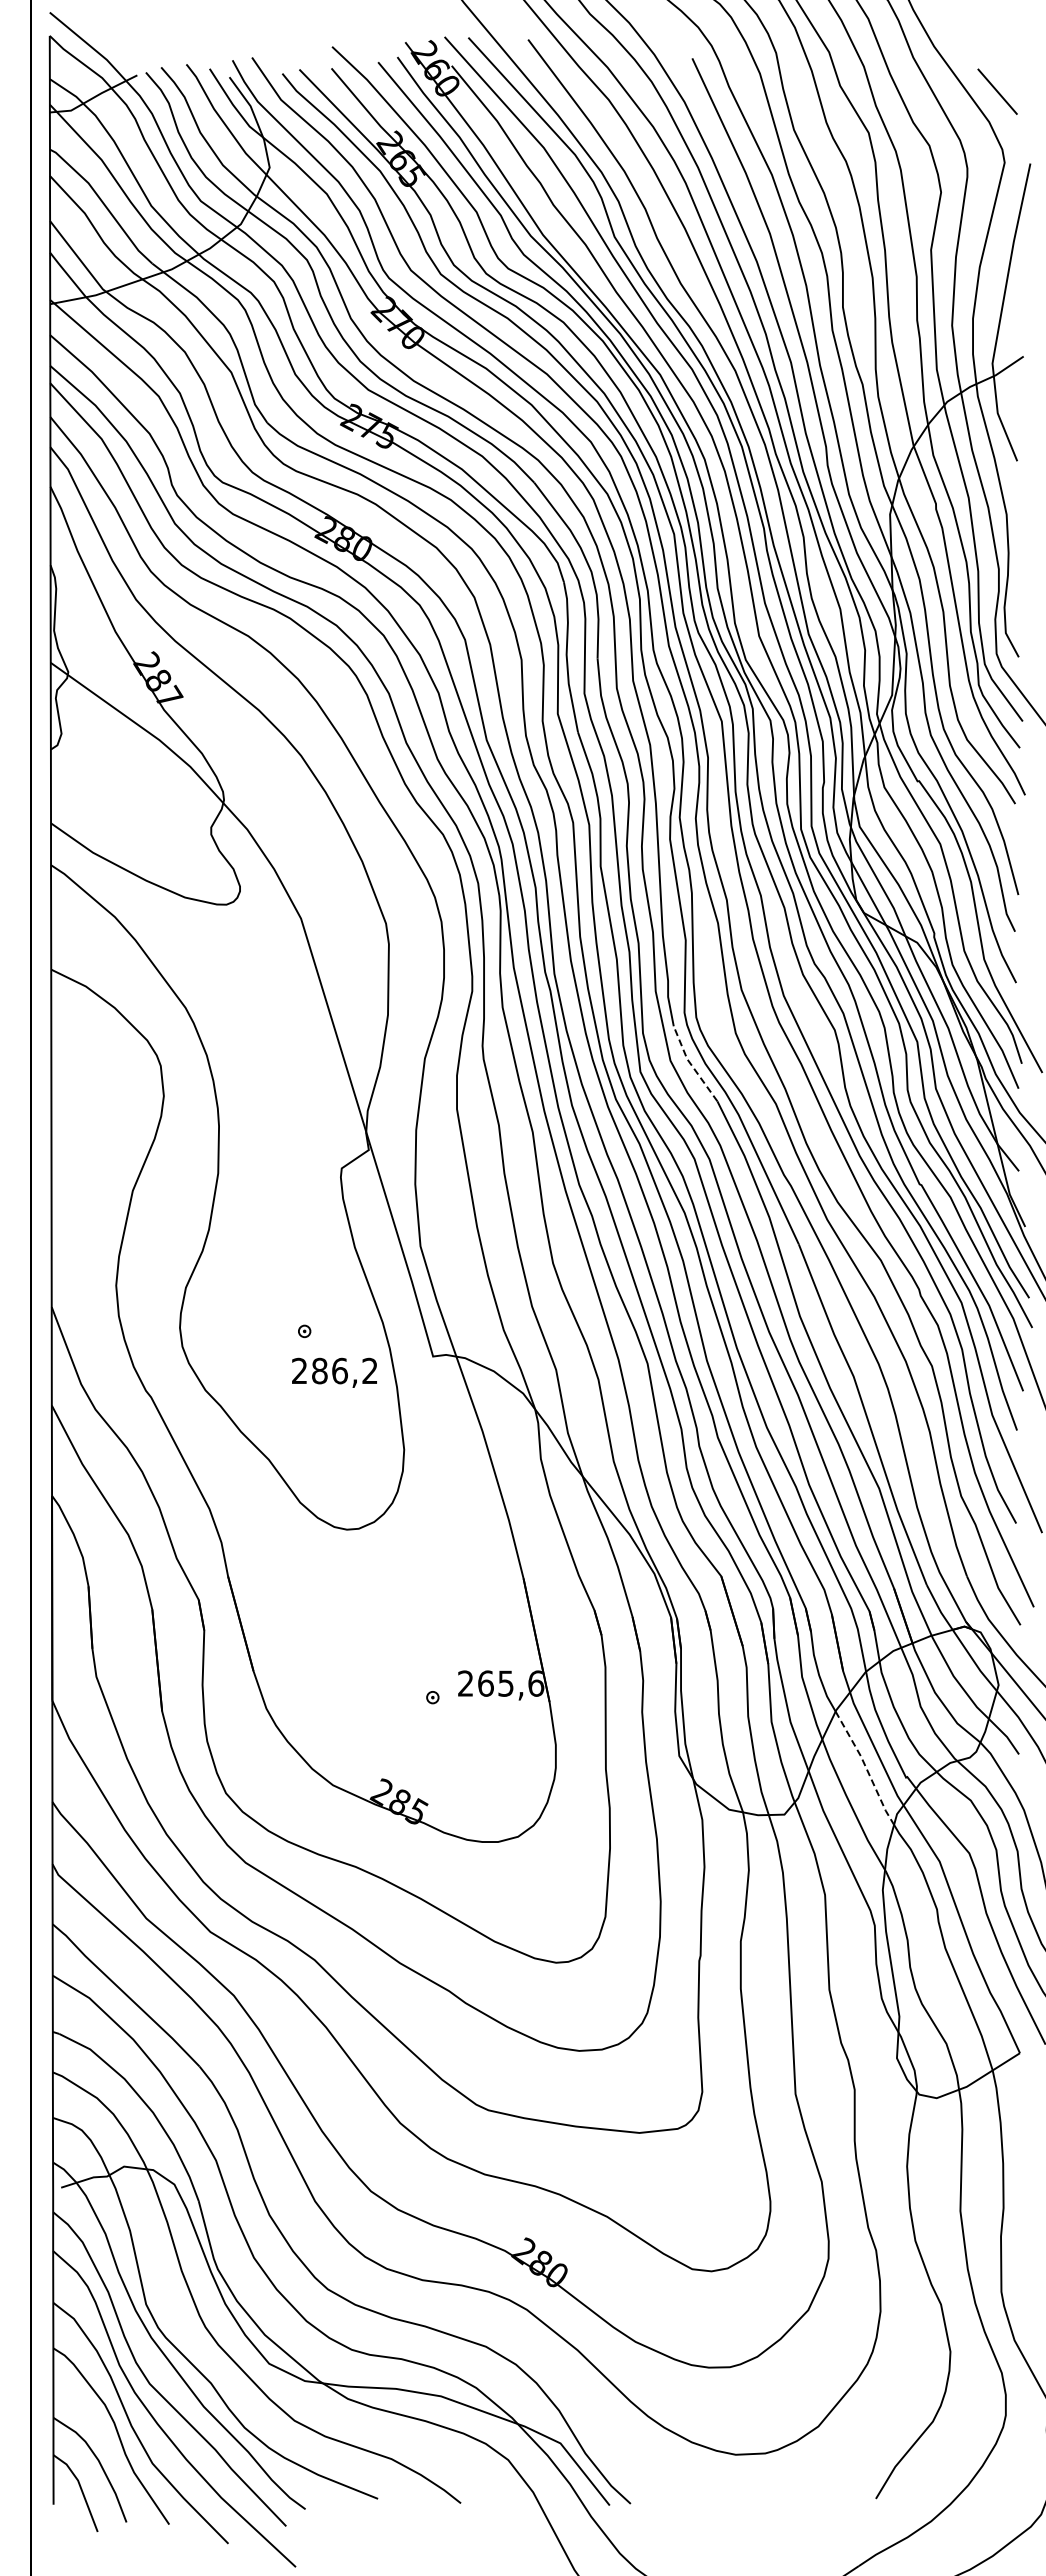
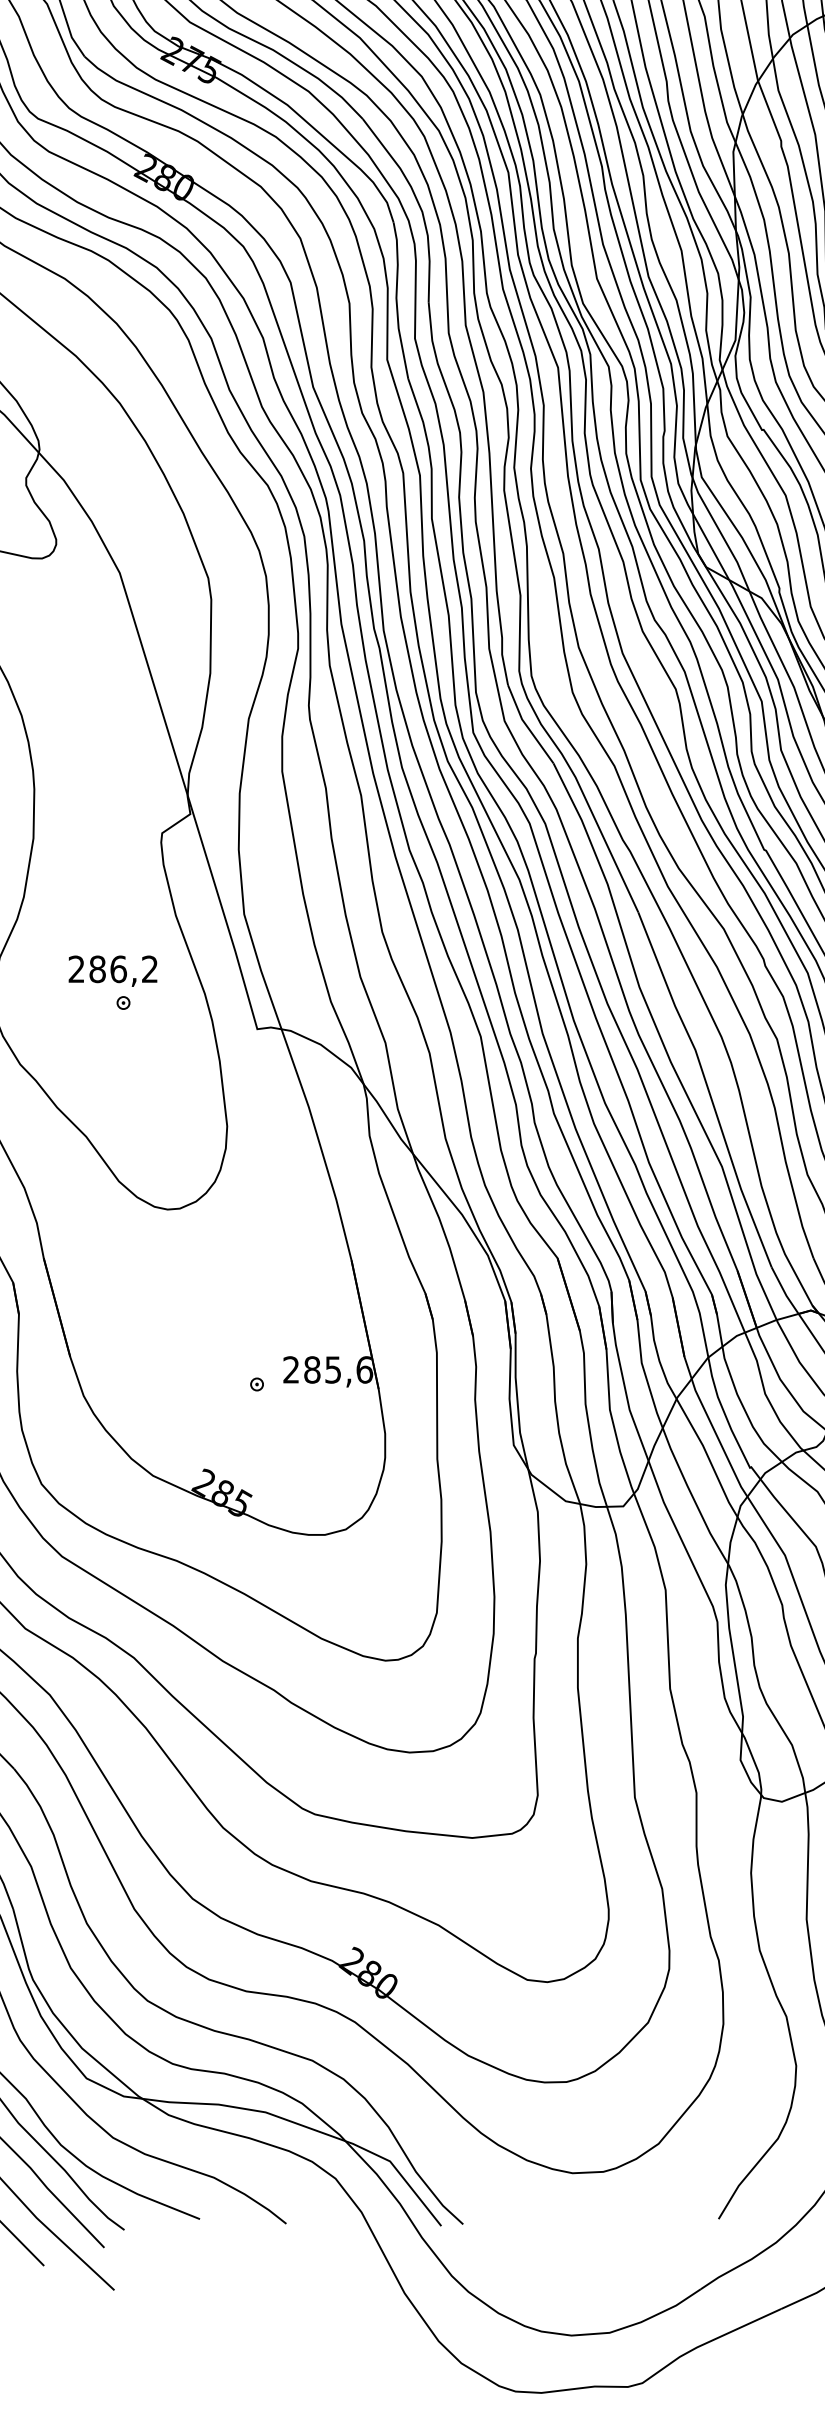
line: (691, 1064) -> (526, 724), dashed -> solid
text: (334, 1372) -> (112, 970), moved
text: (485, 1683) -> (311, 1369), 265,6 -> 285,6
line: (866, 1767) -> (708, 1457), dashed -> solid

